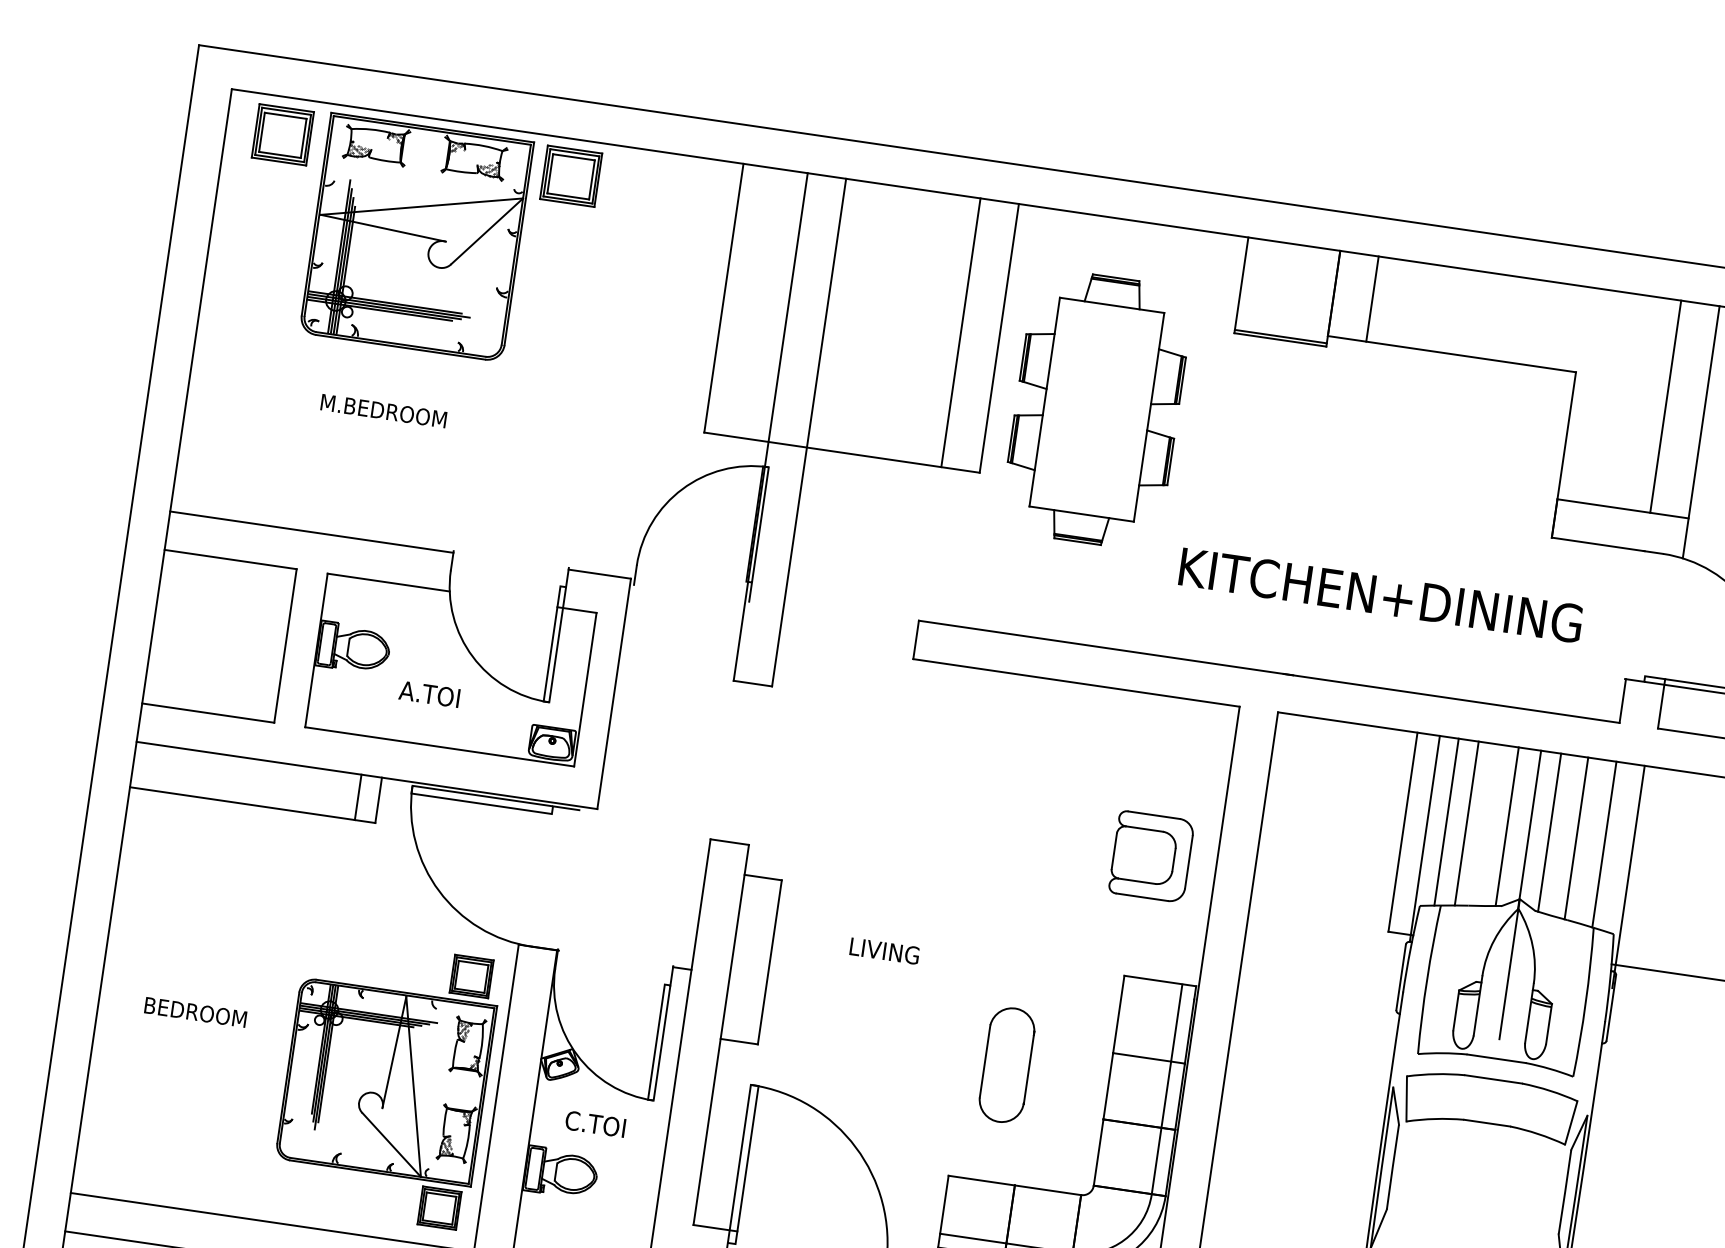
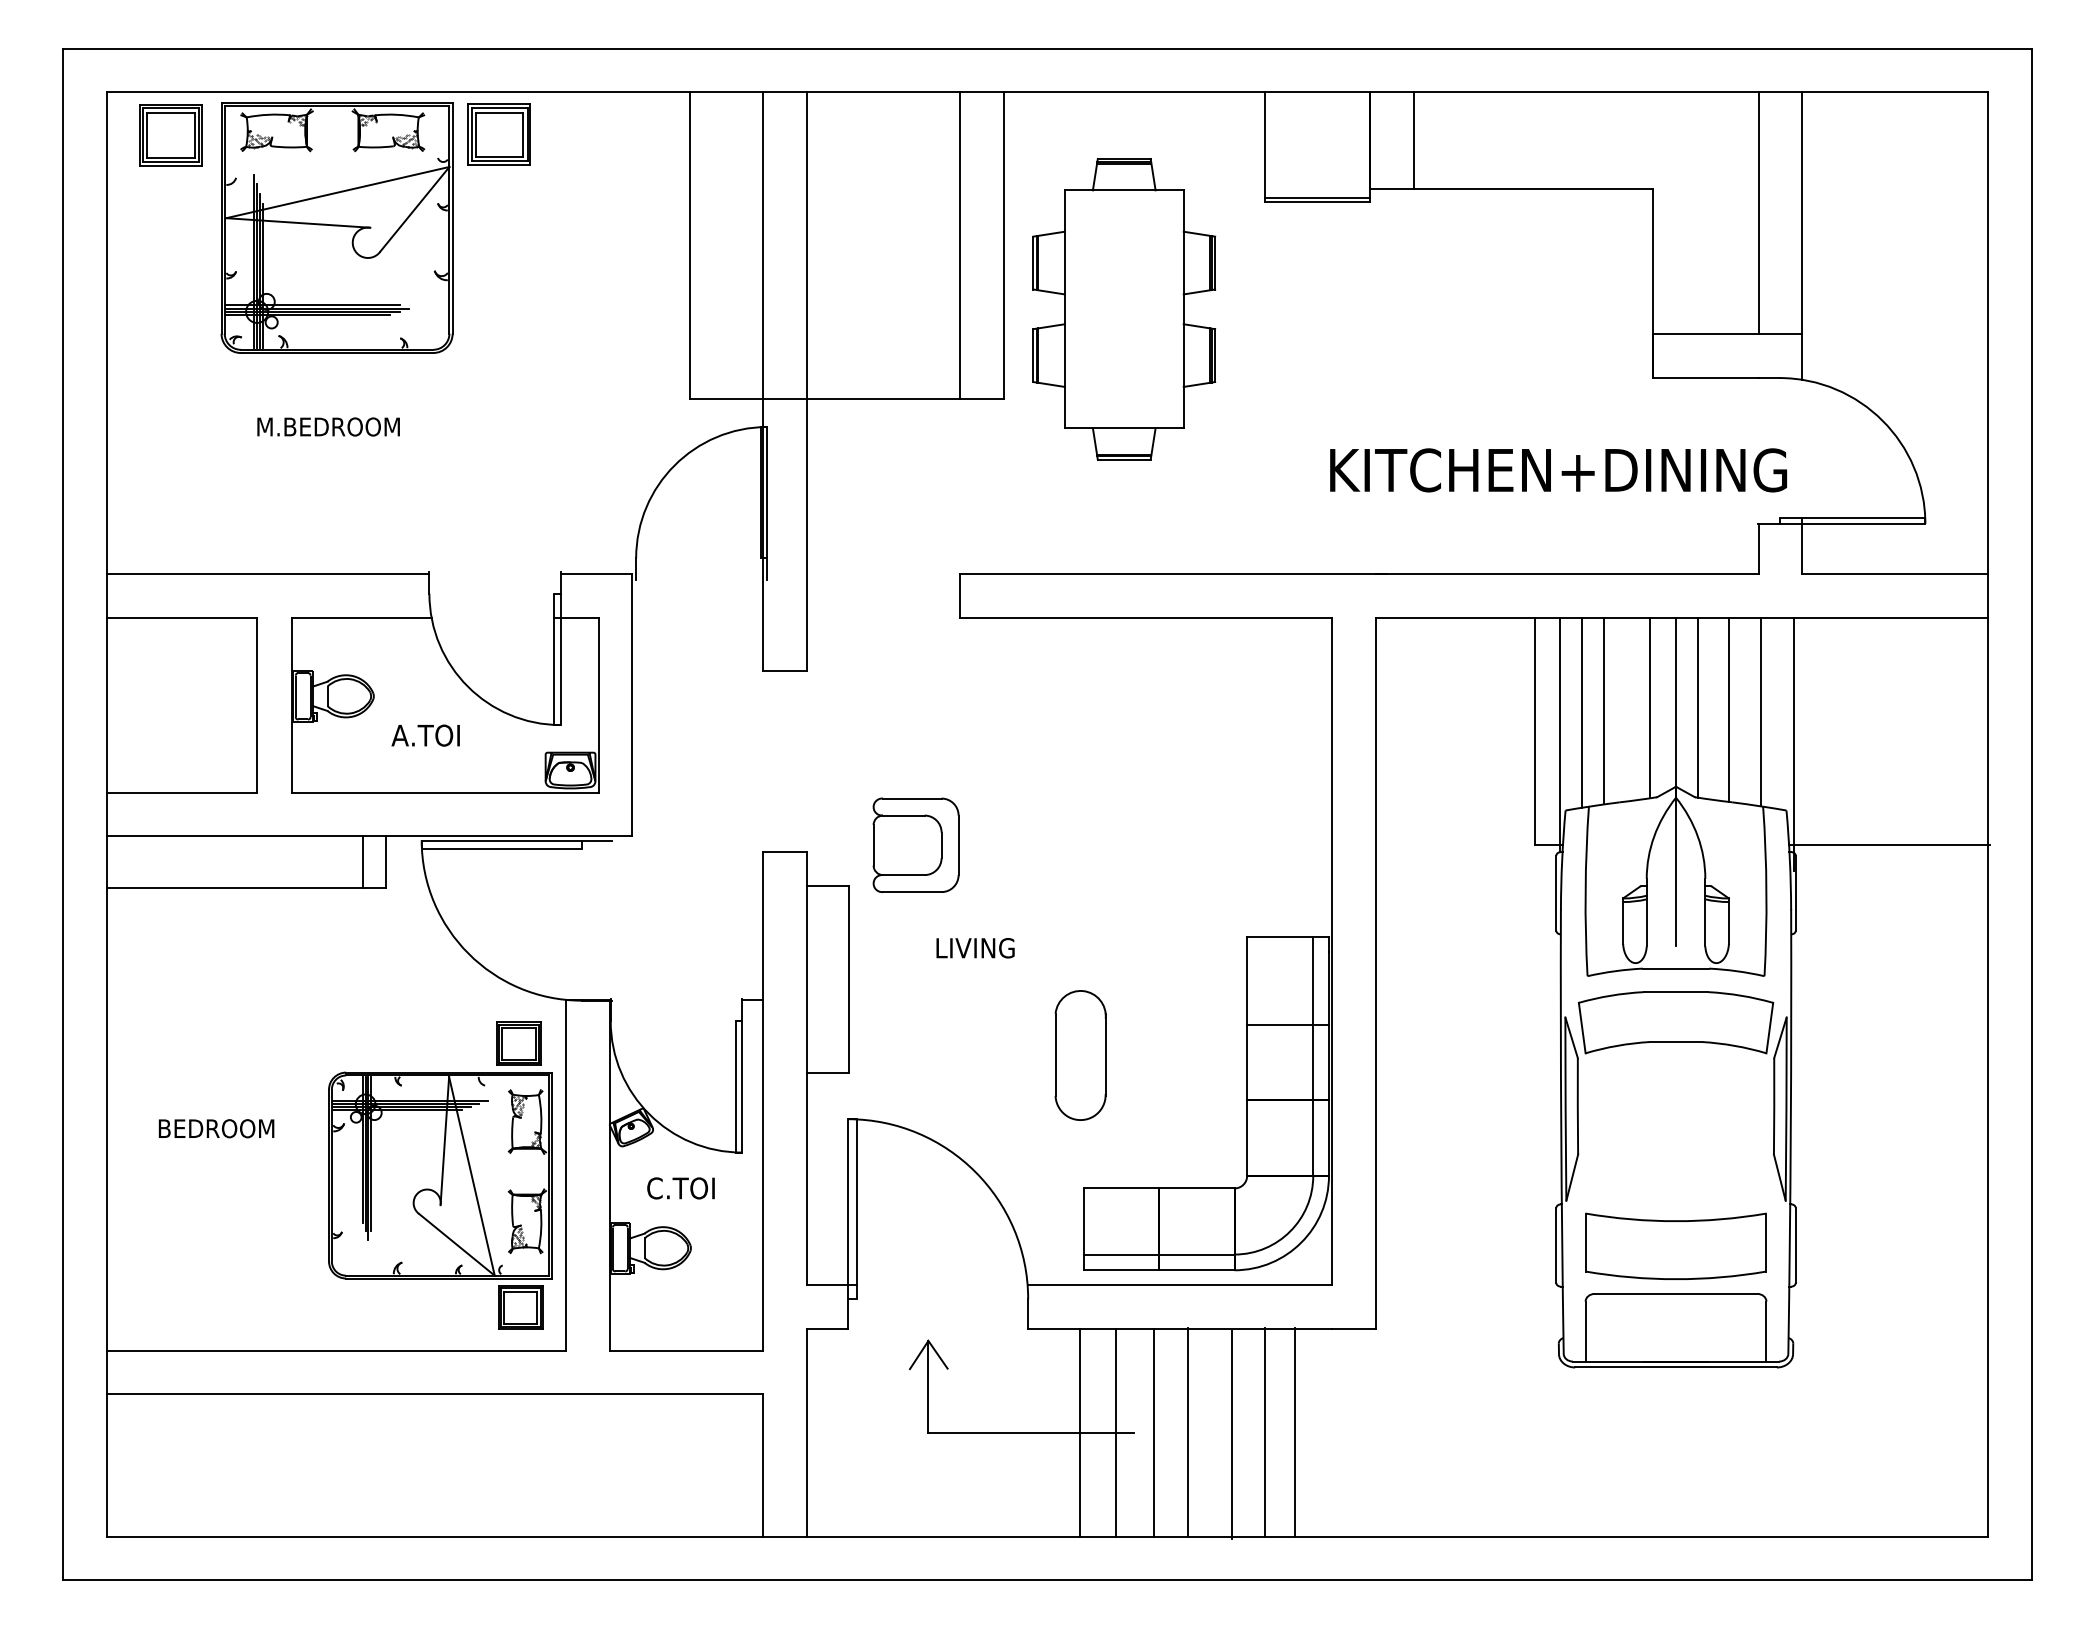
text: (1380, 595) -> (1558, 470), moved
part: (1151, 855) -> (915, 844), moved
part: (1006, 1065) -> (1080, 1055), moved

